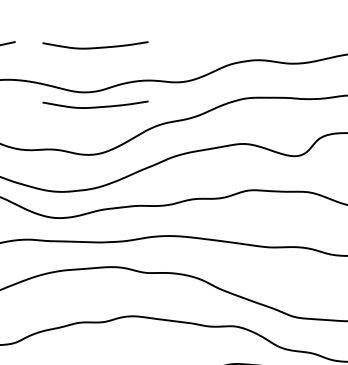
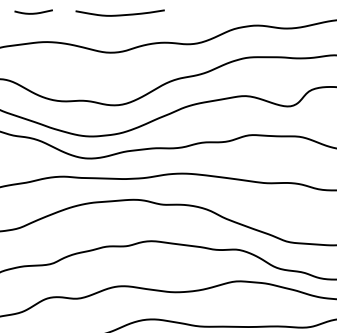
curve: (94, 106) -> (119, 64), removed

